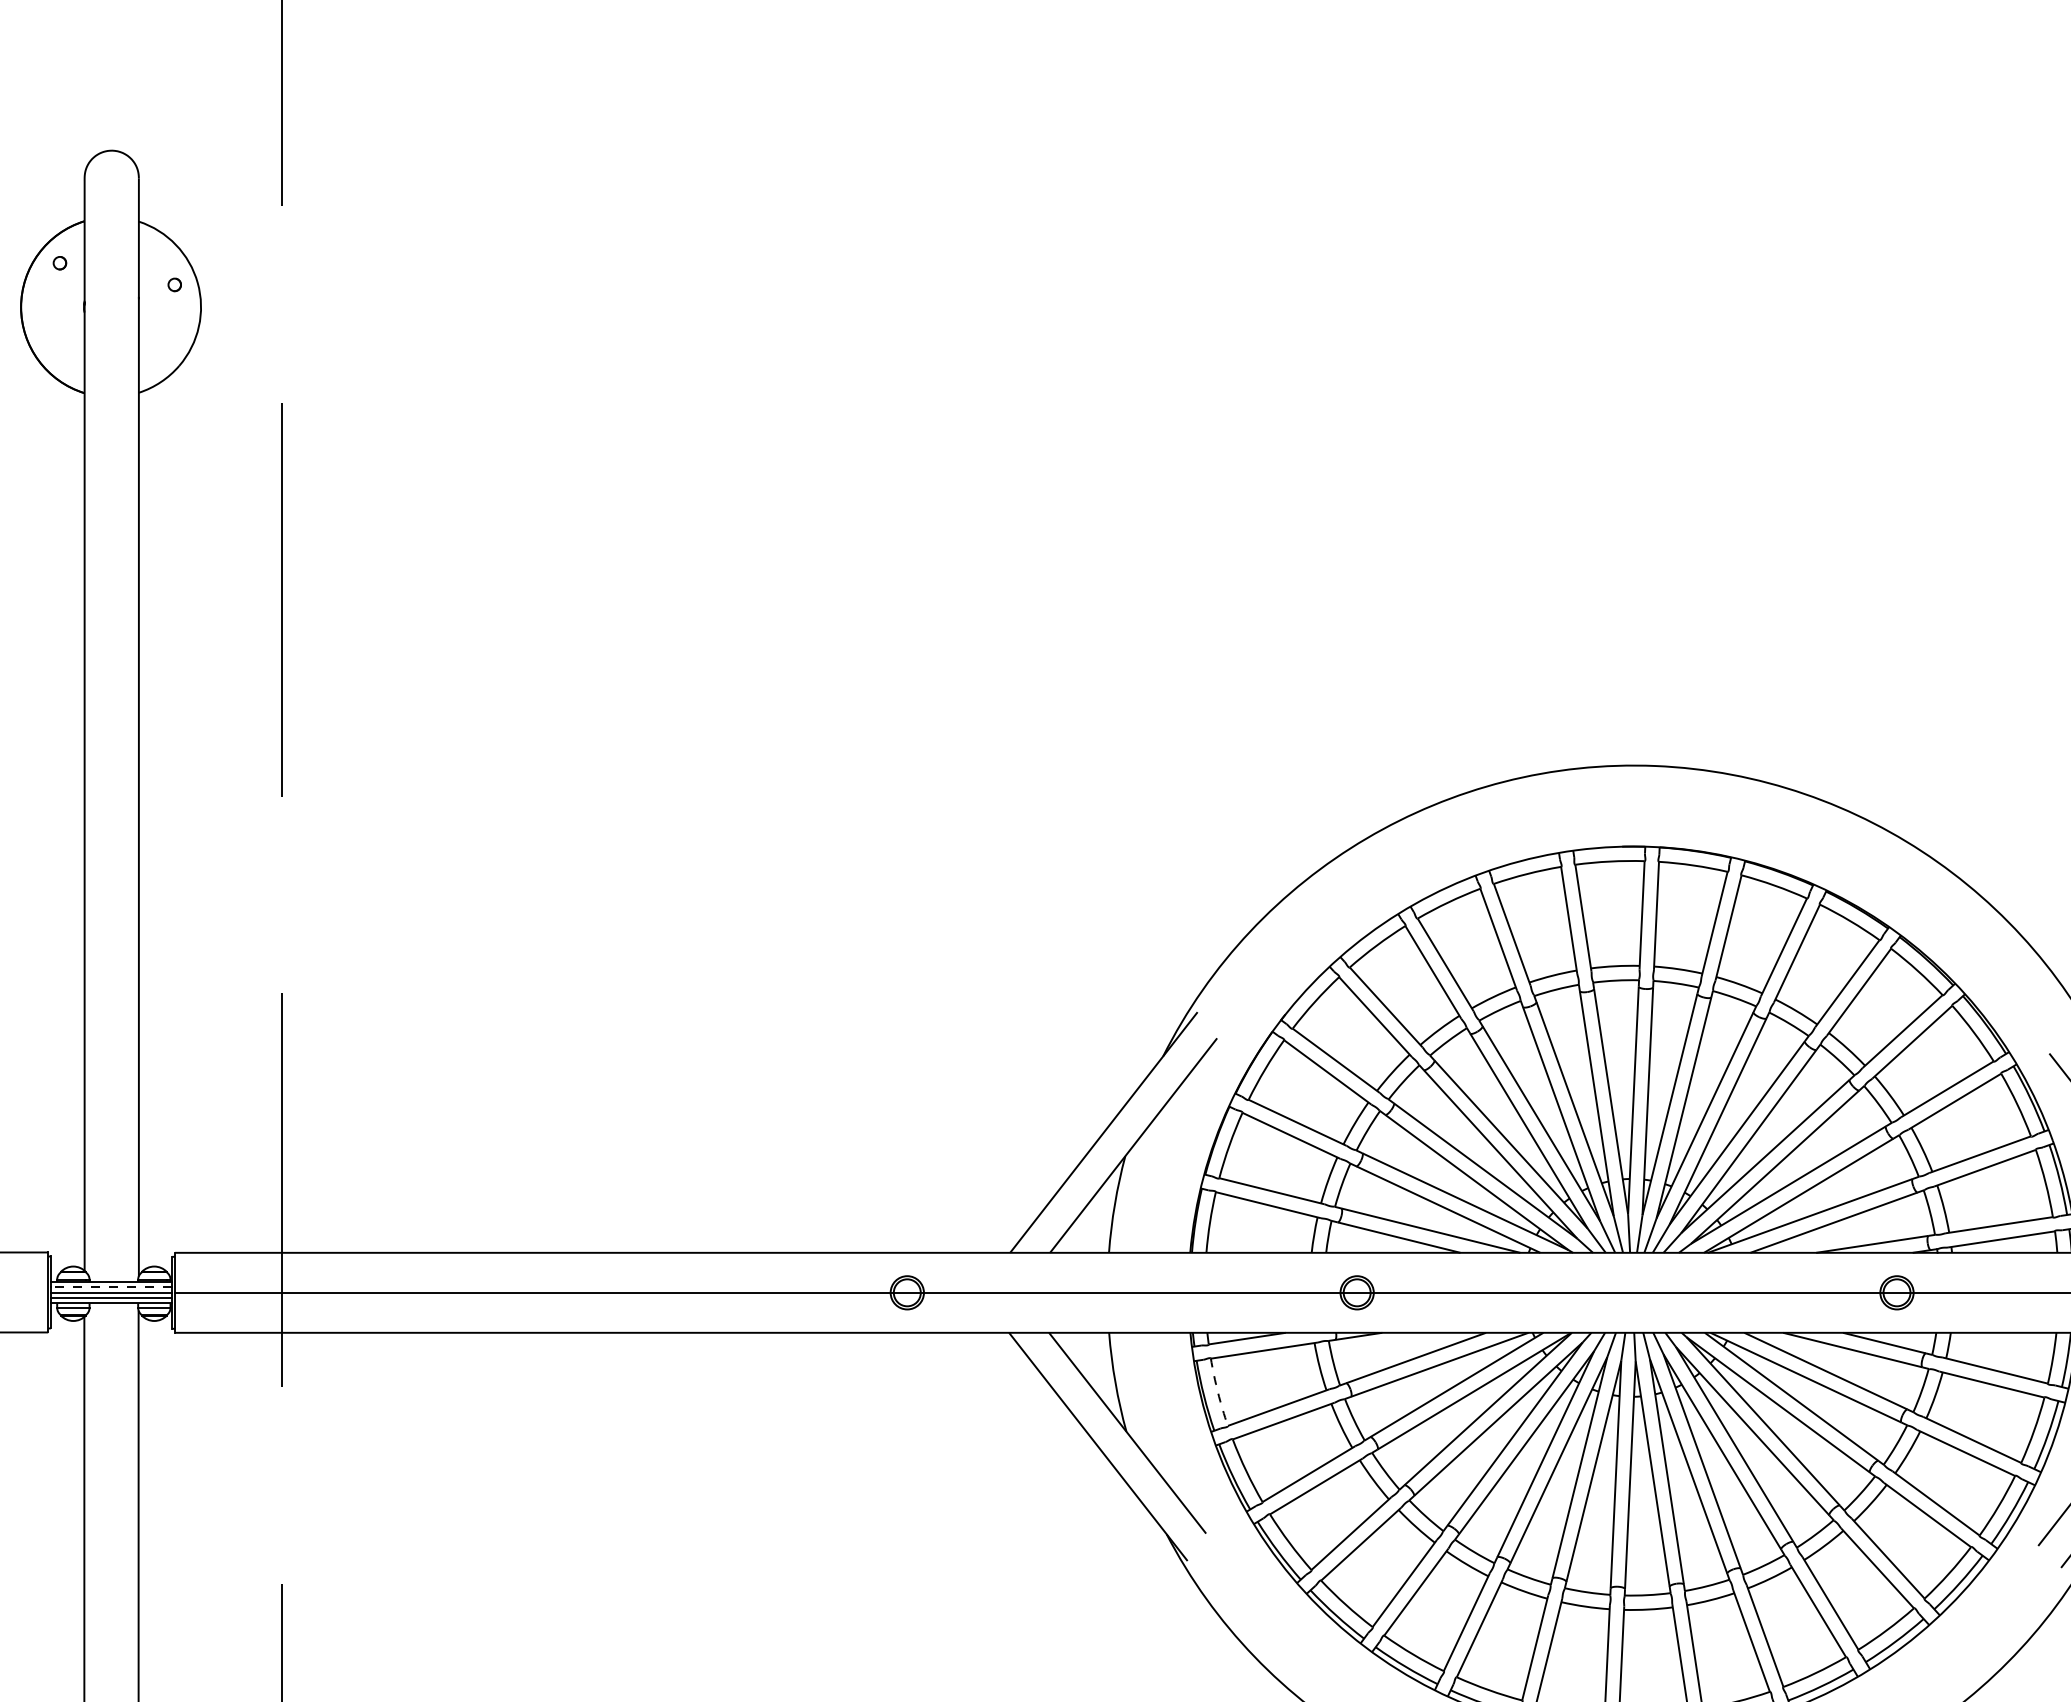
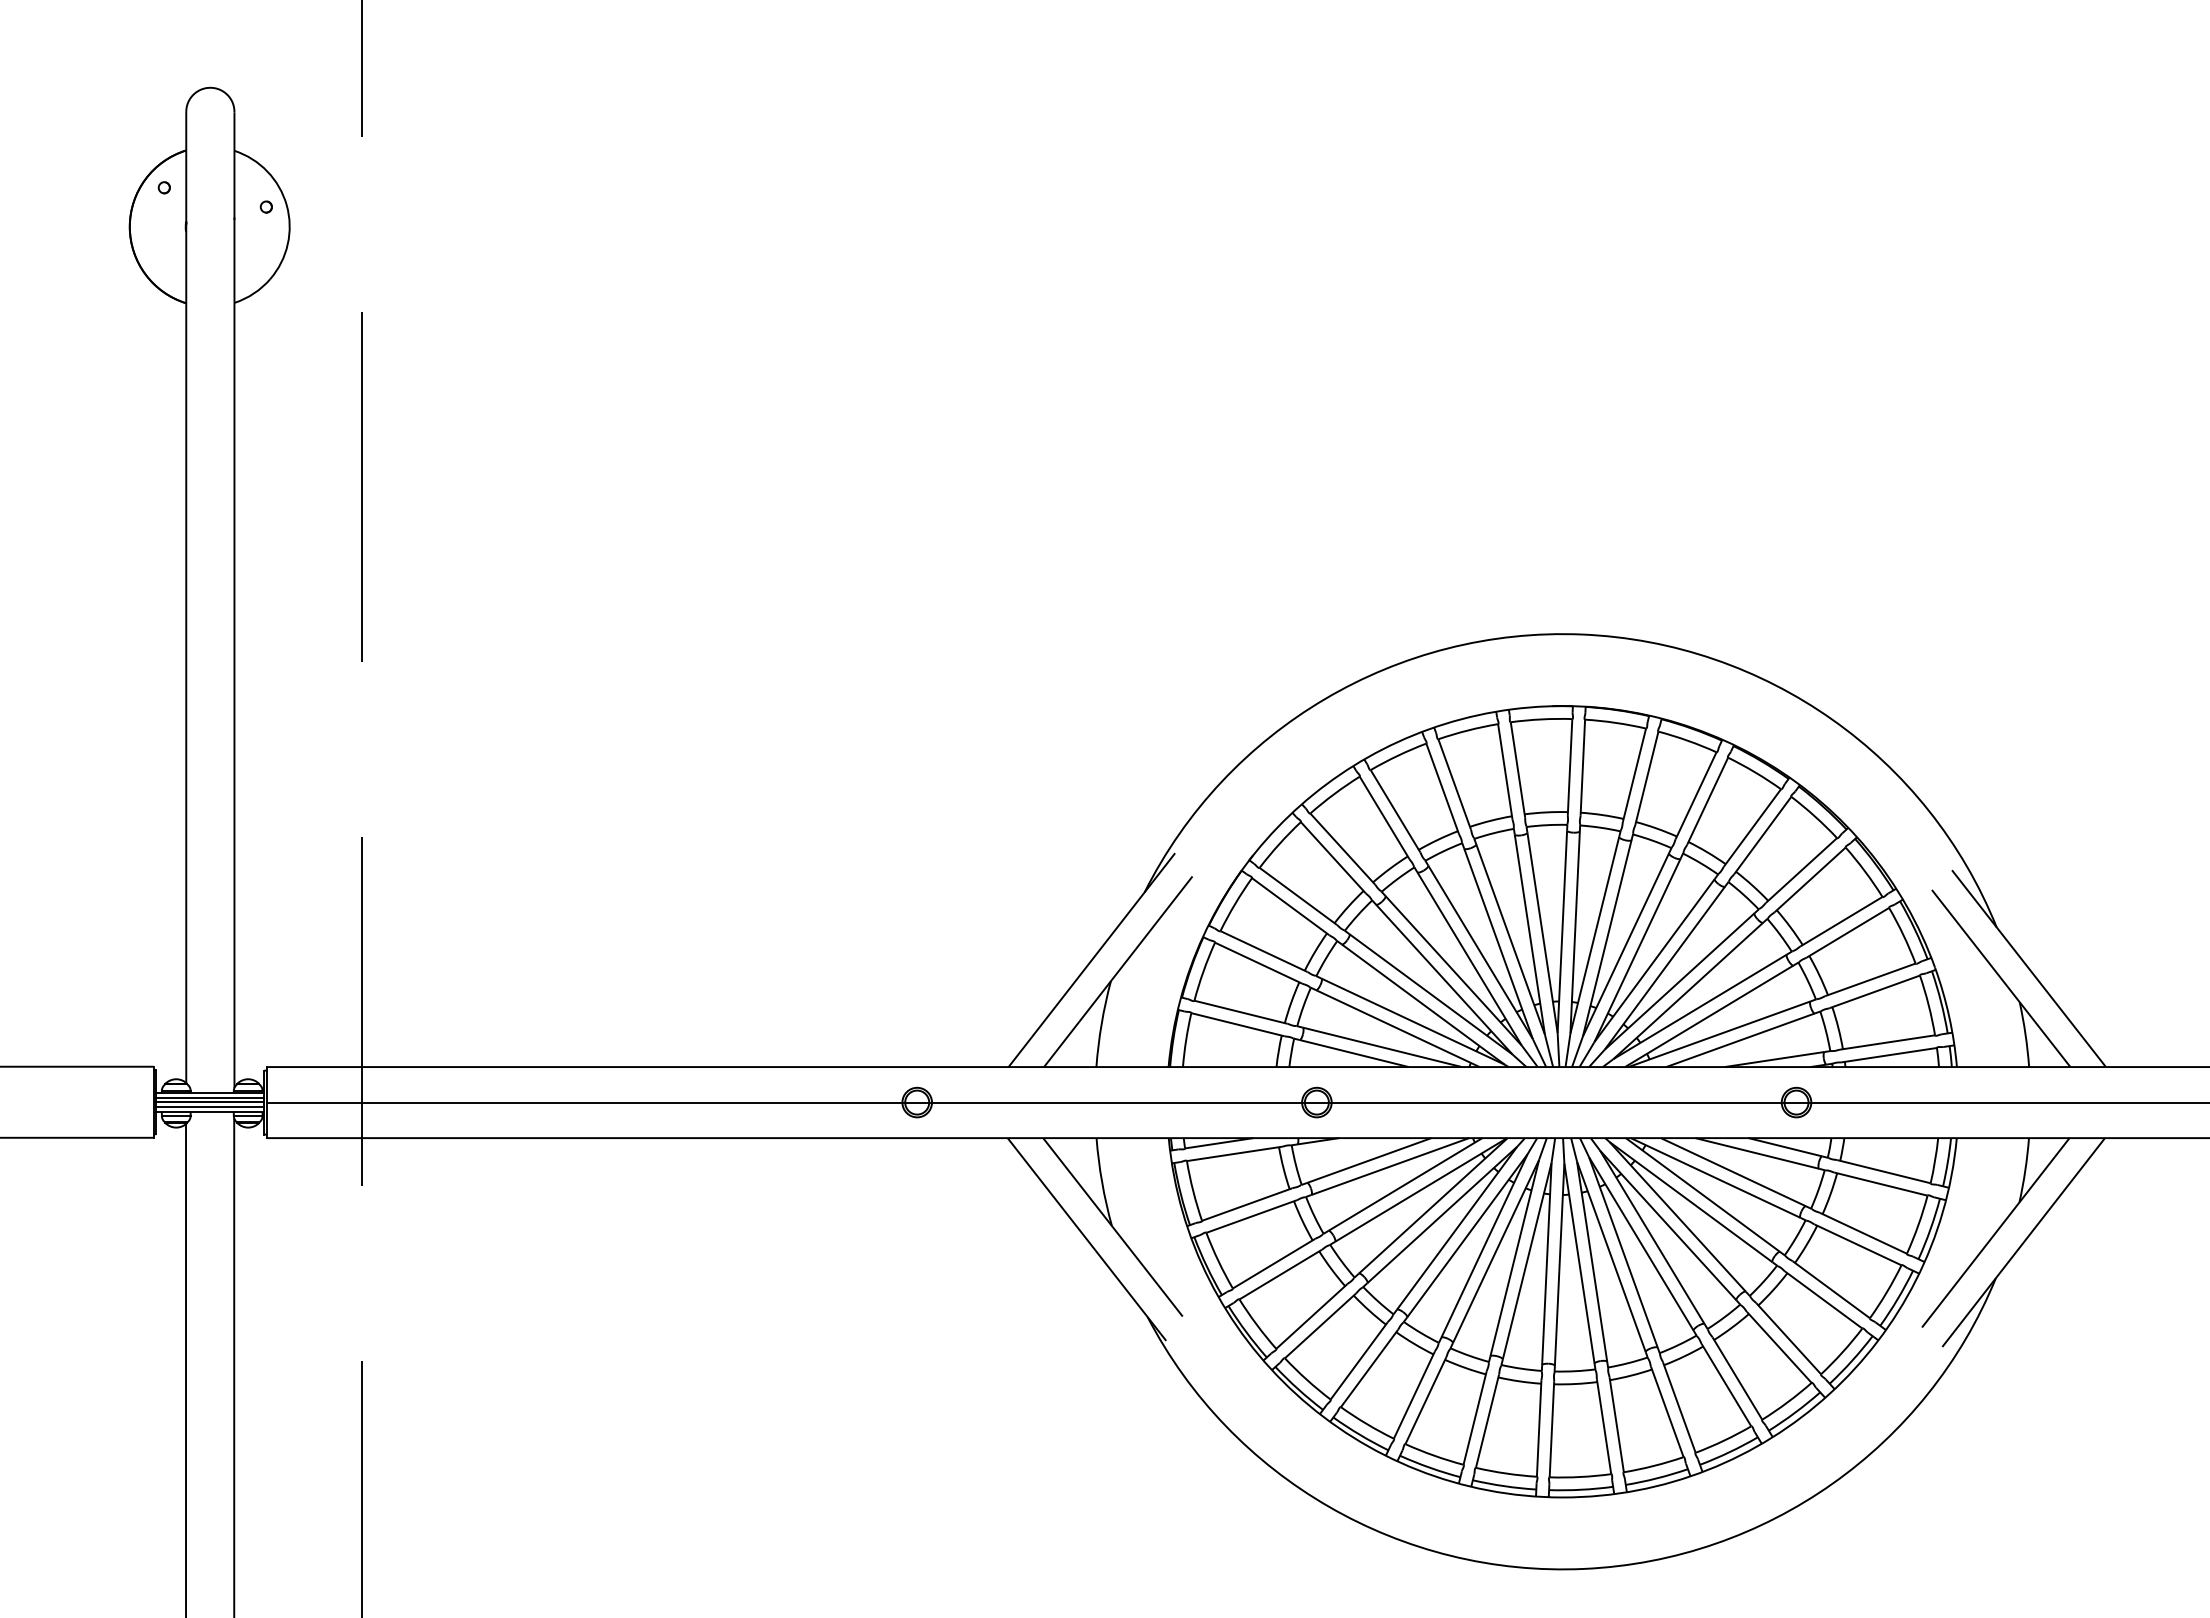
line: (111, 1287) -> (210, 1097), dashed -> solid
arc: (1218, 1392) -> (1193, 1191), dashed -> solid

